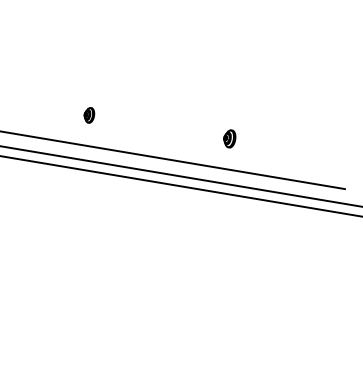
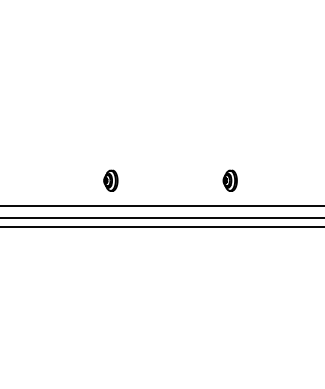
part: (88, 115) -> (110, 180), size x1.67
part: (228, 138) -> (229, 180), size x1.43

